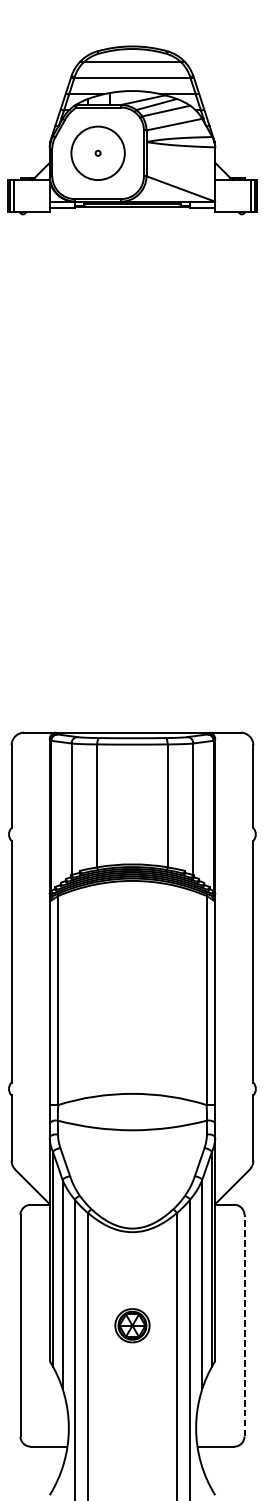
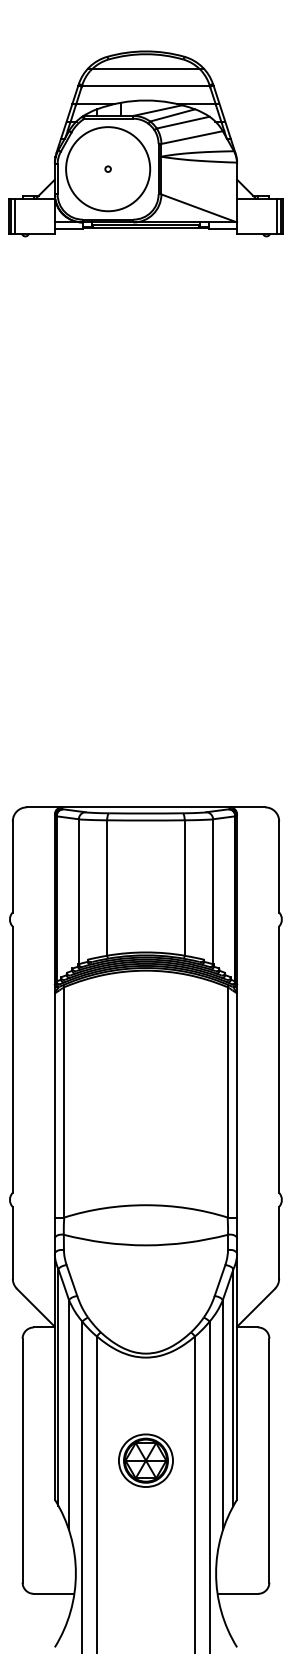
circle: (98, 153) -> (108, 169), size x1.43
part: (132, 1325) -> (145, 1460), size x1.43
line: (244, 1325) -> (269, 1460), dashed -> solid

